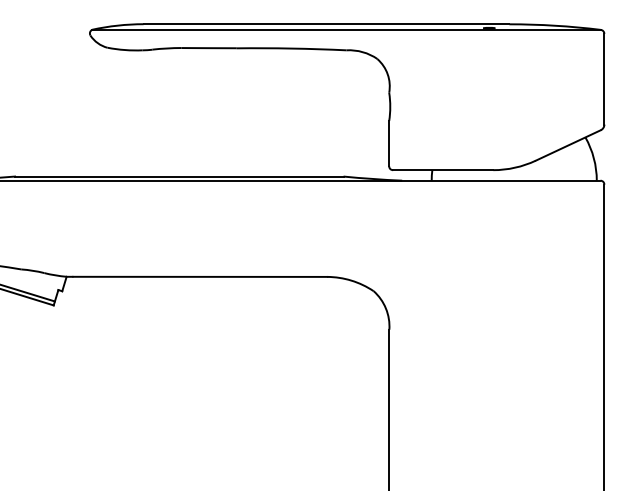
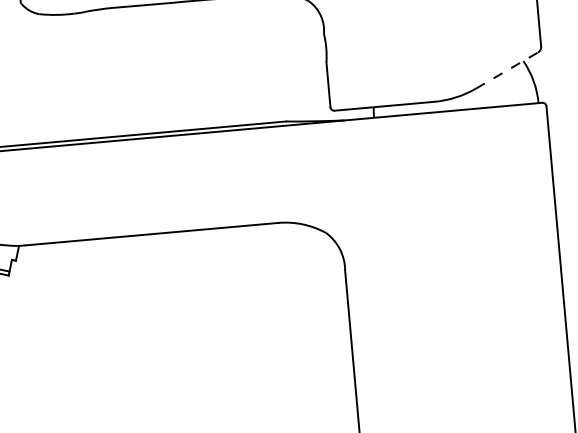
line: (568, 145) -> (507, 70), solid -> dashed

